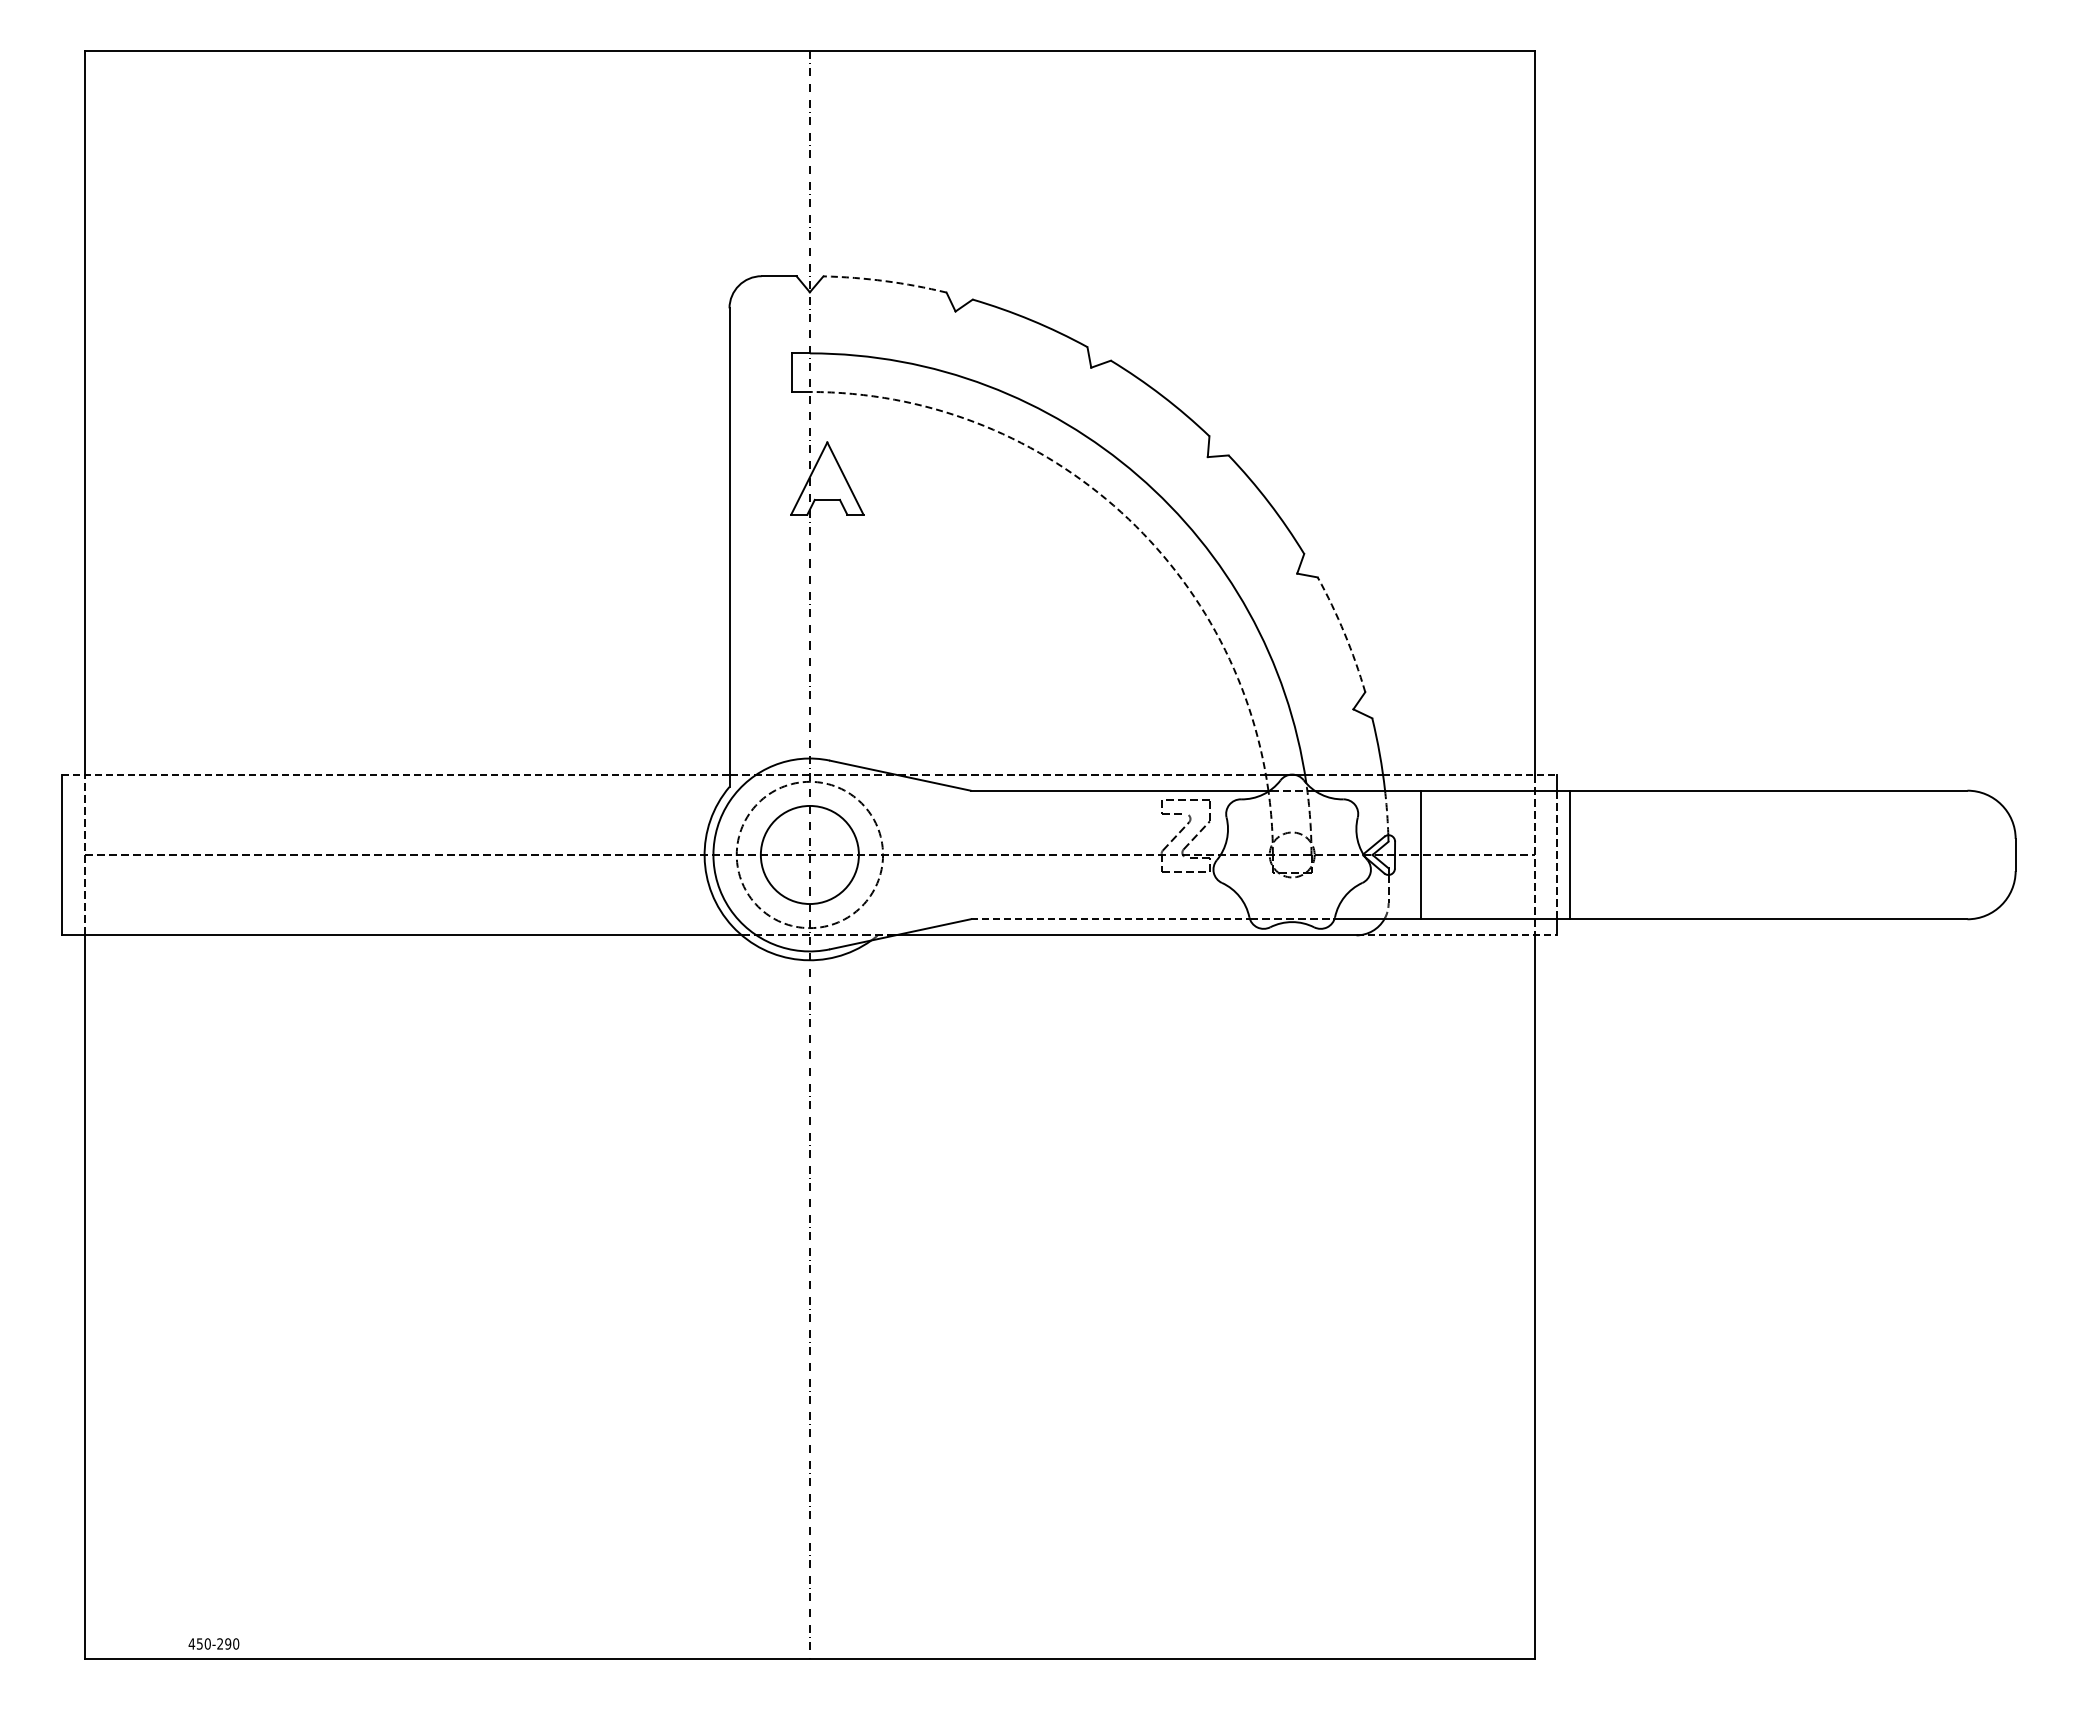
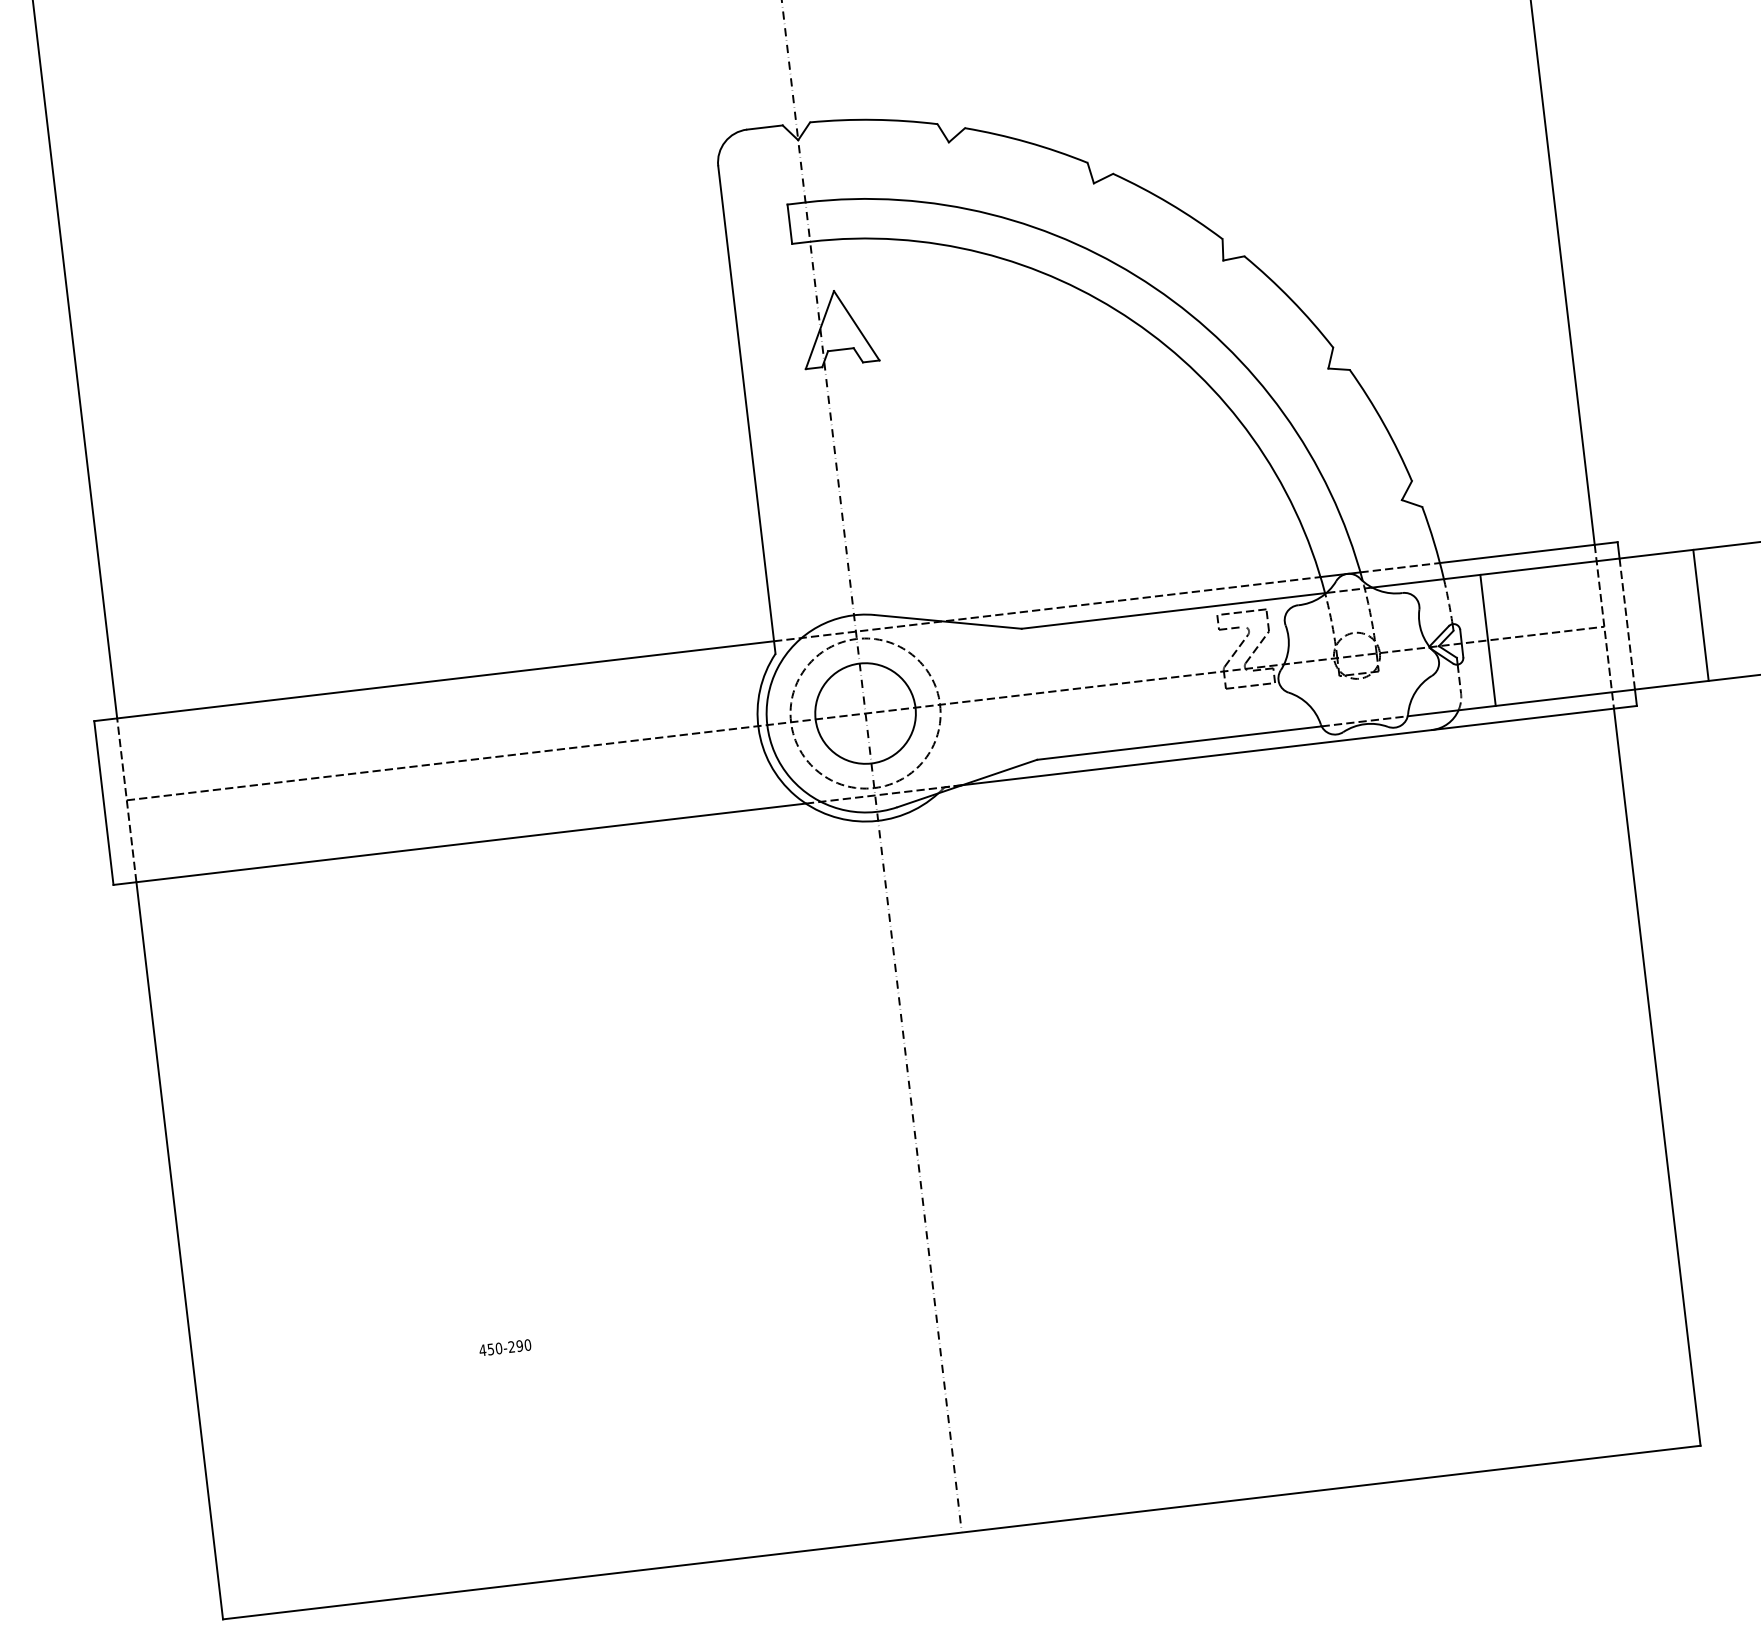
arc: (885, 281) -> (873, 120), dashed -> solid
arc: (1113, 505) -> (1133, 321), dashed -> solid
arc: (1344, 633) -> (1383, 423), dashed -> solid
line: (395, 774) -> (433, 681), dashed -> solid
line: (1470, 774) -> (1529, 552), dashed -> solid
line: (1569, 854) -> (1700, 614), moved
line: (1110, 919) -> (1179, 743), dashed -> solid
line: (1457, 935) -> (1535, 718), dashed -> solid
text: (213, 1643) -> (504, 1347), moved

